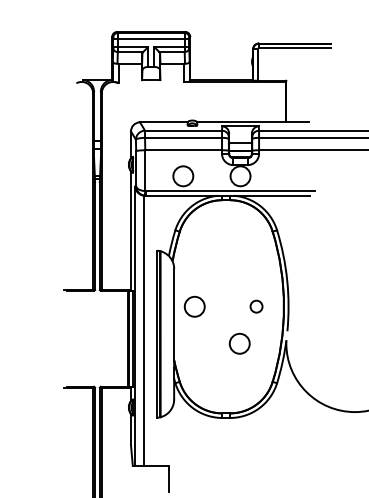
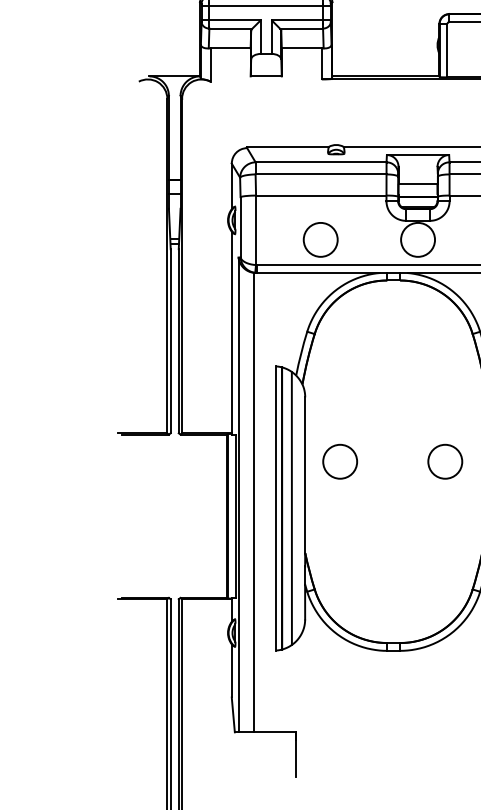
circle: (256, 306) -> (445, 461), size x1.67
line: (166, 333) -> (292, 507), added
circle: (239, 343) -> (416, 524), removed

